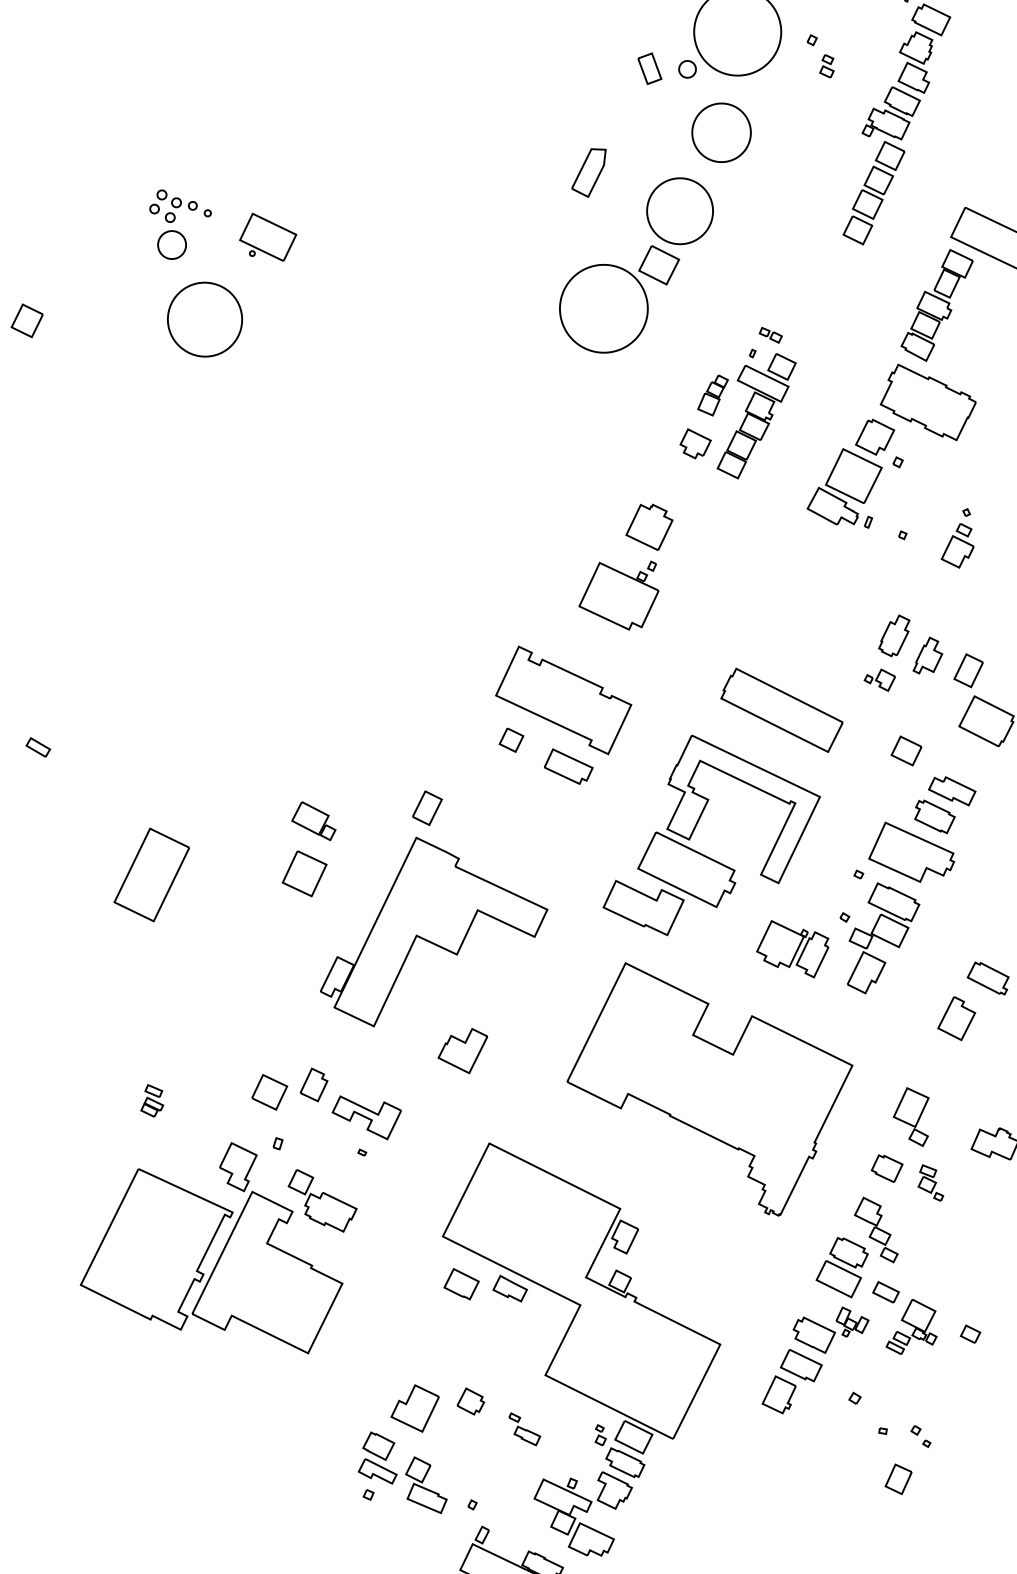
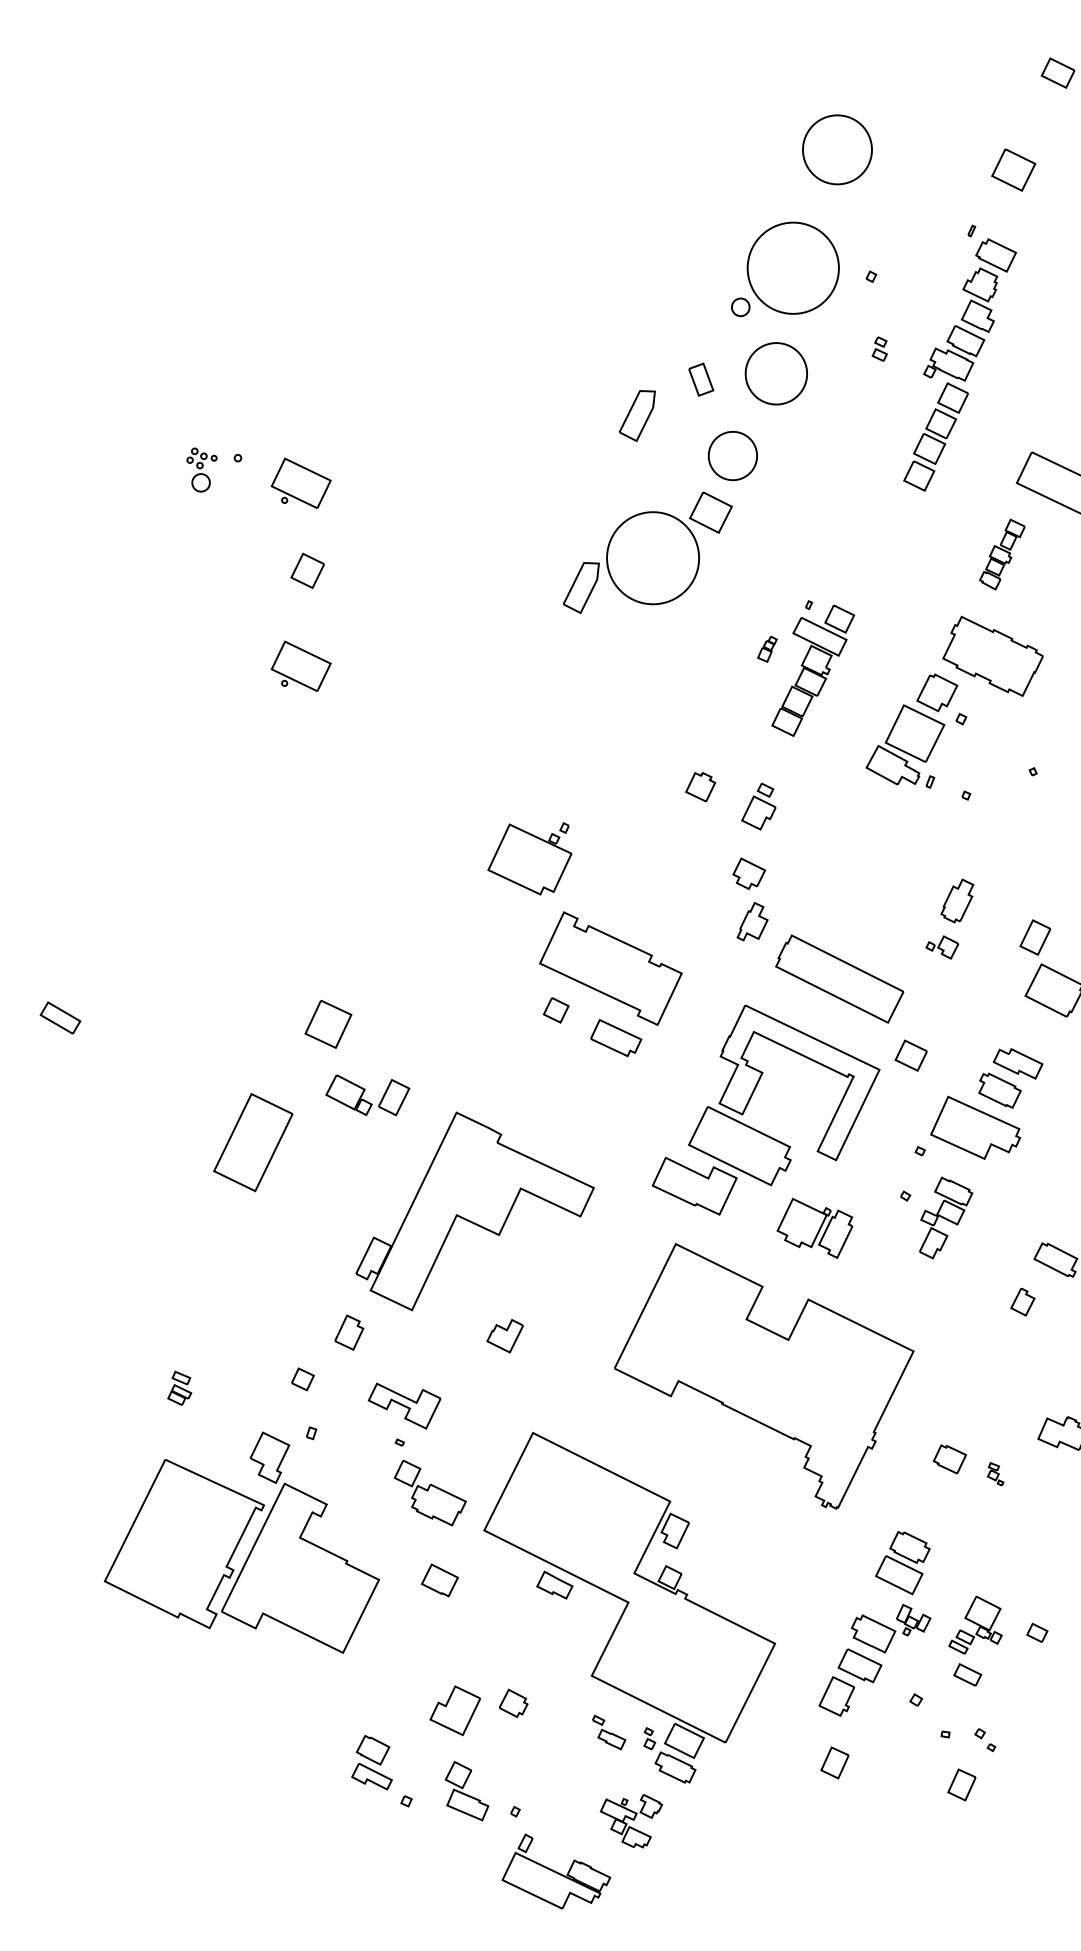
part: (826, 65) -> (879, 348), moved
part: (650, 68) -> (701, 379), moved
part: (679, 210) -> (732, 455), size x0.7
part: (173, 224) -> (201, 469), size x0.6
part: (937, 305) -> (1002, 554), size x0.6
part: (204, 319) -> (234, 569), removed
part: (27, 320) -> (307, 570), moved
part: (770, 334) -> (827, 585), removed
part: (535, 336) -> (581, 587), added
part: (713, 395) -> (767, 649), size x0.6
part: (267, 411) -> (300, 665), added
part: (695, 443) -> (749, 873), moved
part: (649, 526) -> (700, 786), size x0.6
part: (957, 545) -> (758, 806), moved
part: (618, 595) -> (529, 858), moved
part: (927, 655) -> (752, 921), moved
part: (37, 747) -> (59, 1017), size x1.6
part: (905, 750) -> (910, 1055), moved
part: (427, 808) -> (394, 1097), moved
part: (304, 873) -> (328, 1024), moved
part: (152, 874) -> (253, 1142), moved
part: (882, 937) -> (945, 1217), size x0.7
part: (792, 948) -> (814, 1227), moved
part: (956, 1018) -> (1022, 1301), size x0.6
part: (462, 1051) -> (504, 1336), size x0.7
part: (314, 1084) -> (349, 1332), moved
part: (269, 1092) -> (302, 1379), size x0.6
part: (911, 1117) -> (975, 1405), removed
part: (930, 1182) -> (995, 1473), size x0.6
part: (321, 1201) -> (429, 1493), moved
part: (876, 1229) -> (938, 1523), removed
part: (461, 1284) -> (439, 1580), moved
part: (885, 1291) -> (967, 1674), moved
part: (525, 1429) -> (609, 1732), moved
part: (377, 1457) -> (371, 1762), moved
part: (777, 1457) -> (834, 1762), added
part: (583, 1513) -> (631, 1820), size x0.6

